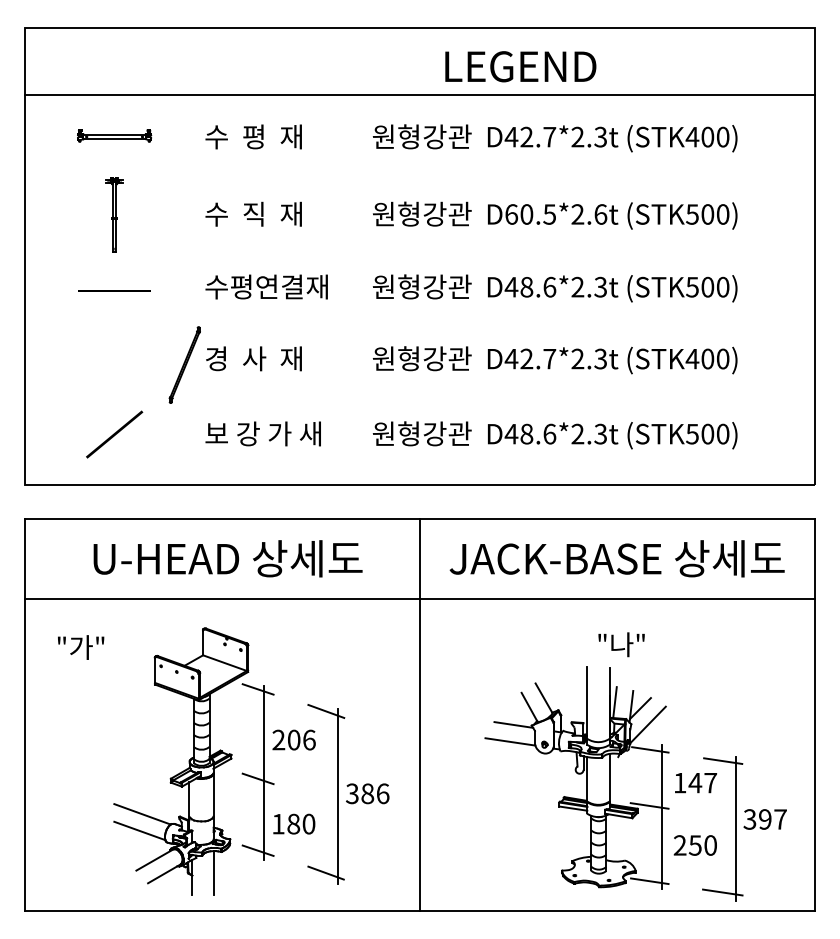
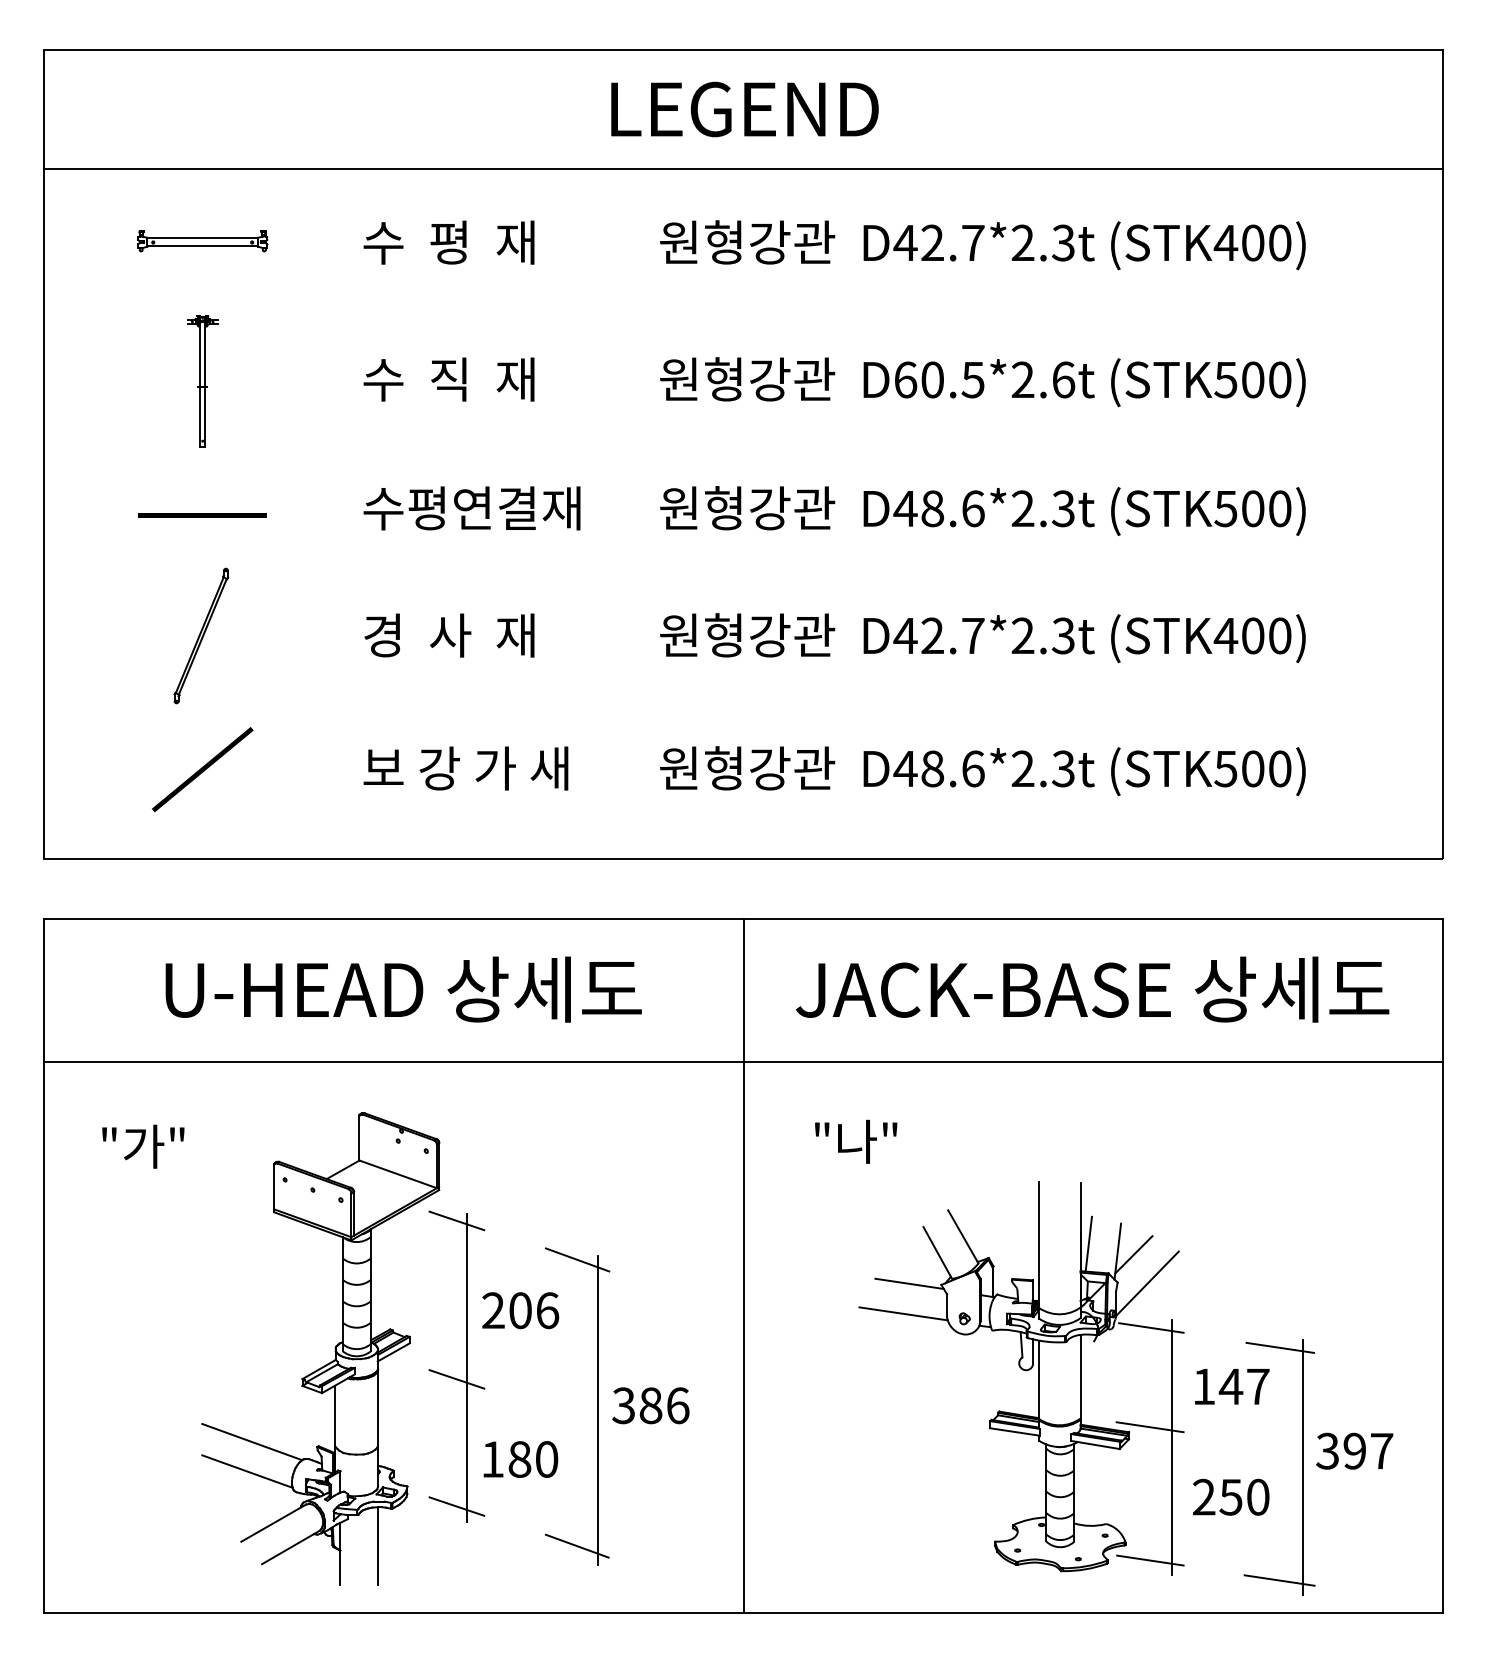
text: (520, 66) -> (744, 109), moved
part: (184, 364) -> (200, 634), moved
text: (621, 644) -> (855, 1141), moved

